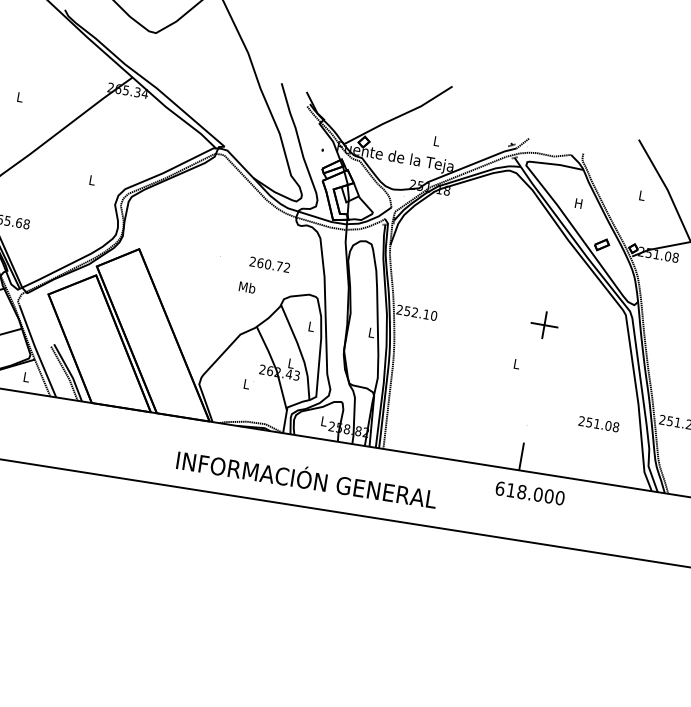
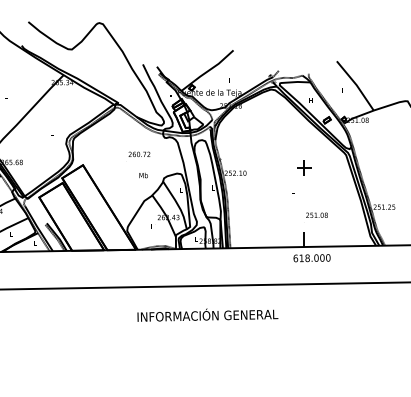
text: (270, 263) -> (139, 153), moved
text: (598, 422) -> (316, 214), moved
text: (306, 477) -> (207, 314), moved

